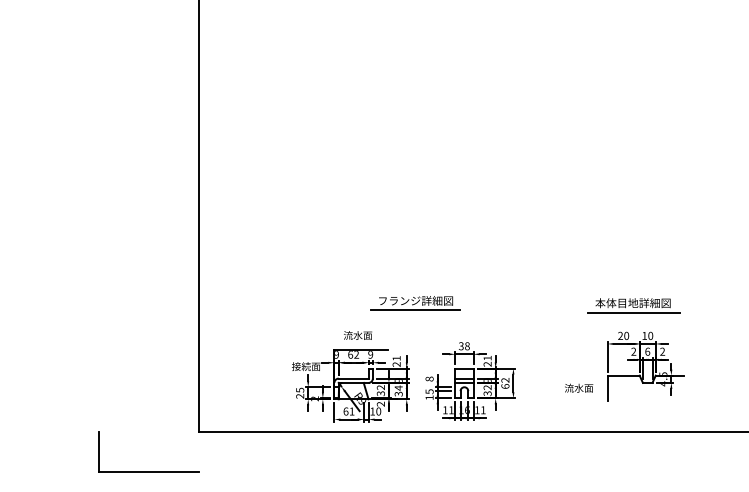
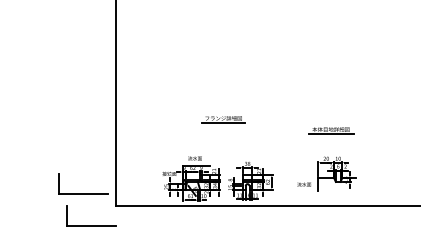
part: (415, 303) -> (223, 119), moved
part: (634, 305) -> (331, 130), moved
part: (132, 406) -> (83, 193), added

